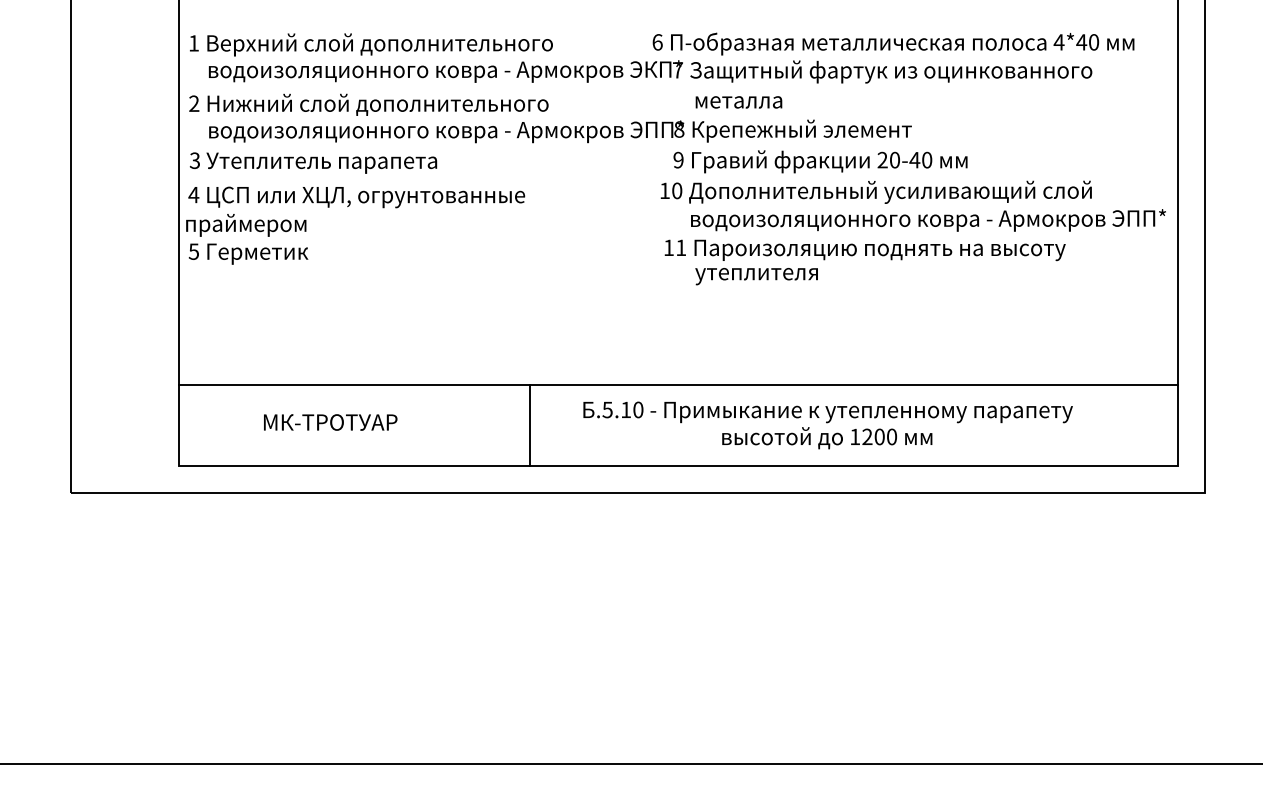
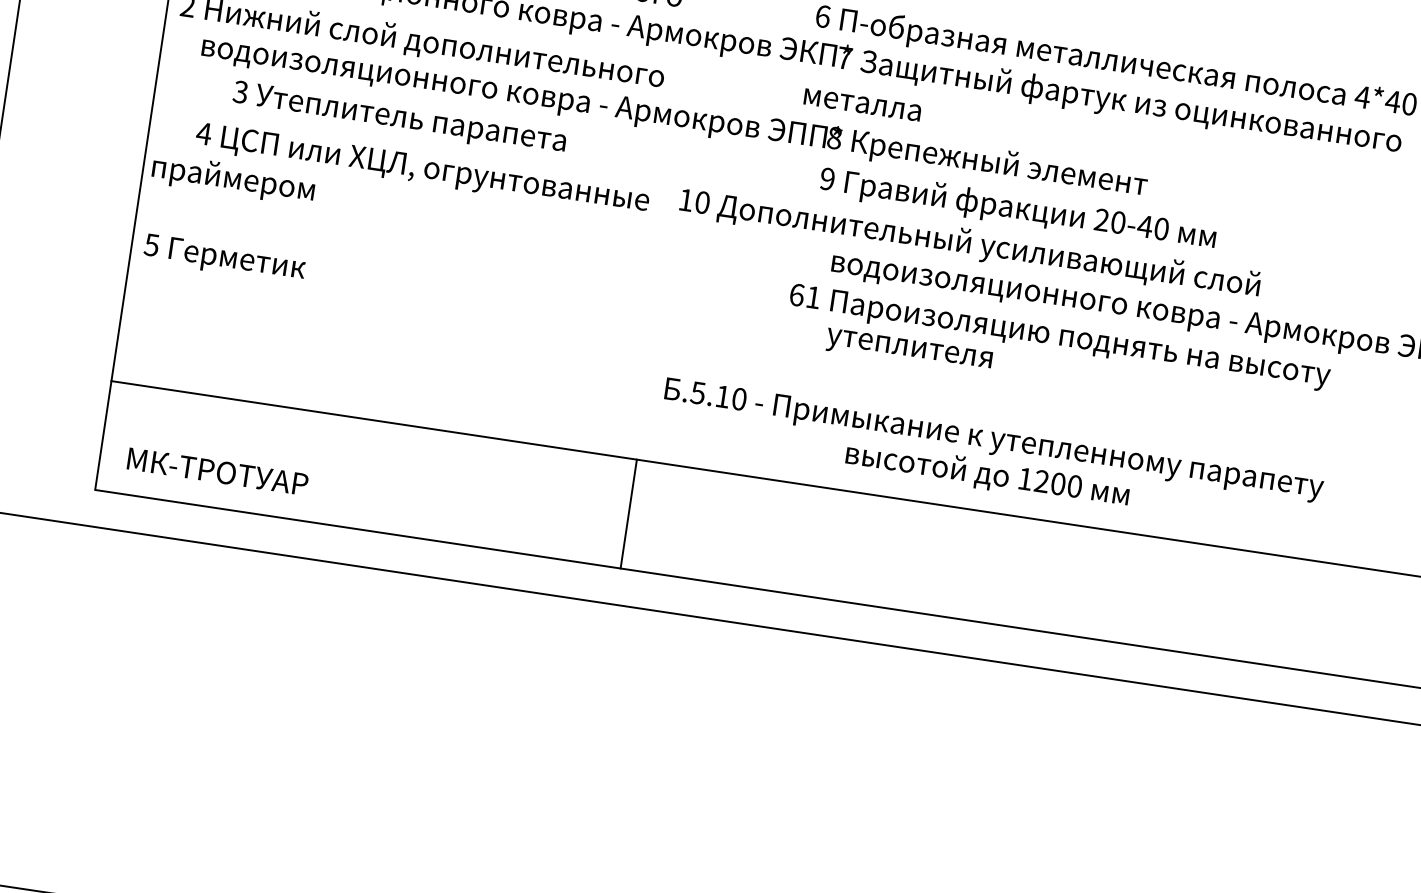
text: (738, 102) -> (861, 104), moved
text: (313, 162) -> (399, 118), moved
text: (875, 191) -> (969, 243), moved
text: (356, 197) -> (422, 169), moved
text: (669, 247) -> (797, 294), 11 -> 61
text: (248, 253) -> (224, 258), moved
text: (330, 422) -> (217, 471), moved
line: (530, 425) -> (629, 513), moved
text: (827, 425) -> (990, 458), moved

